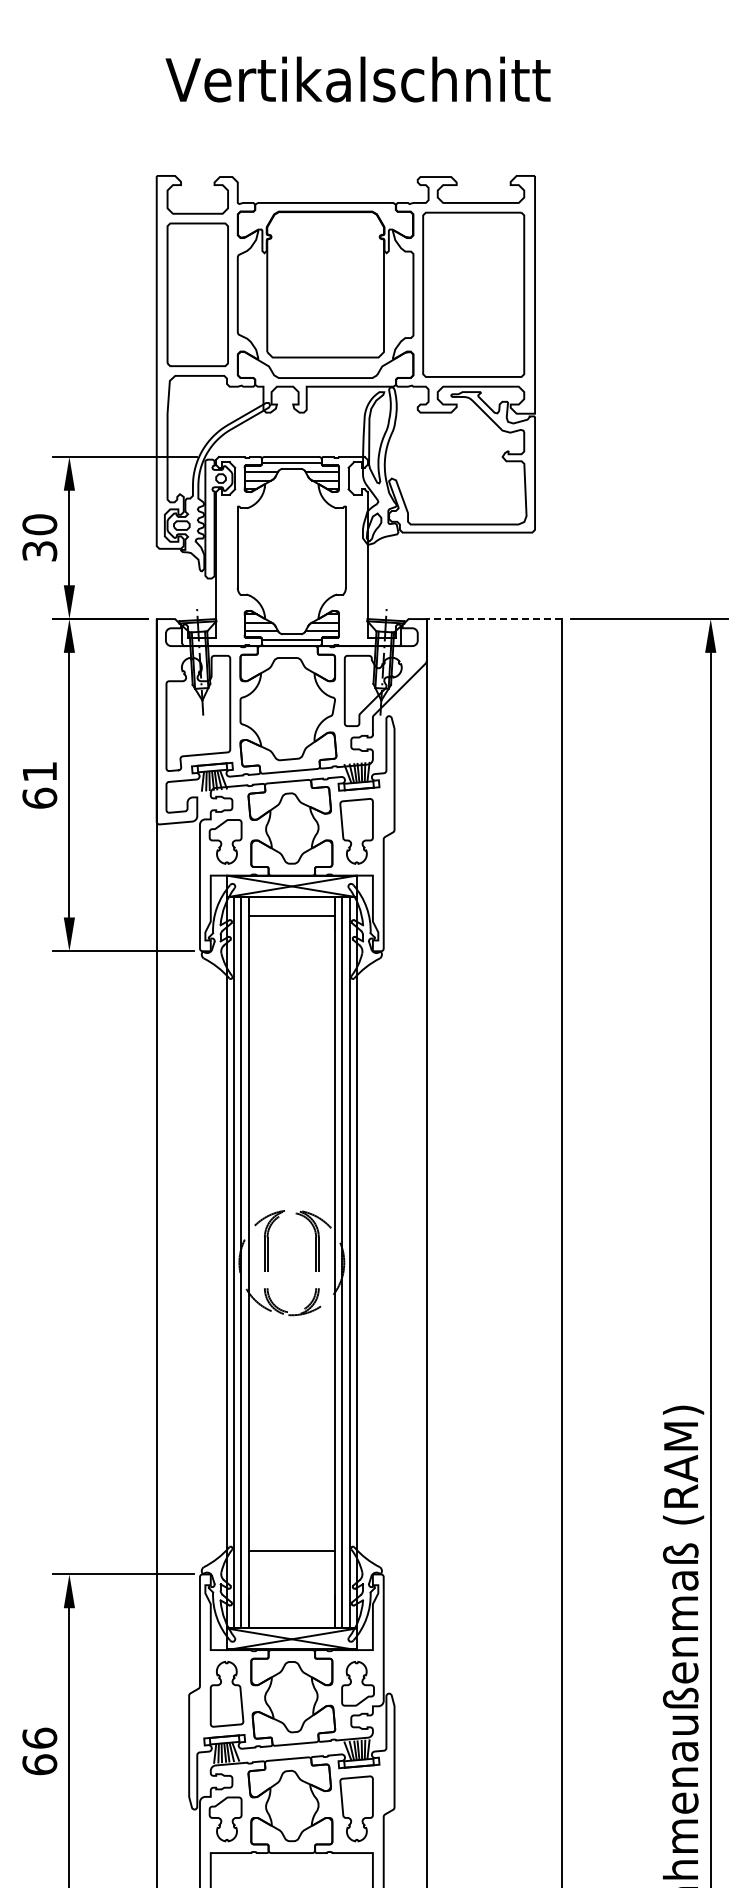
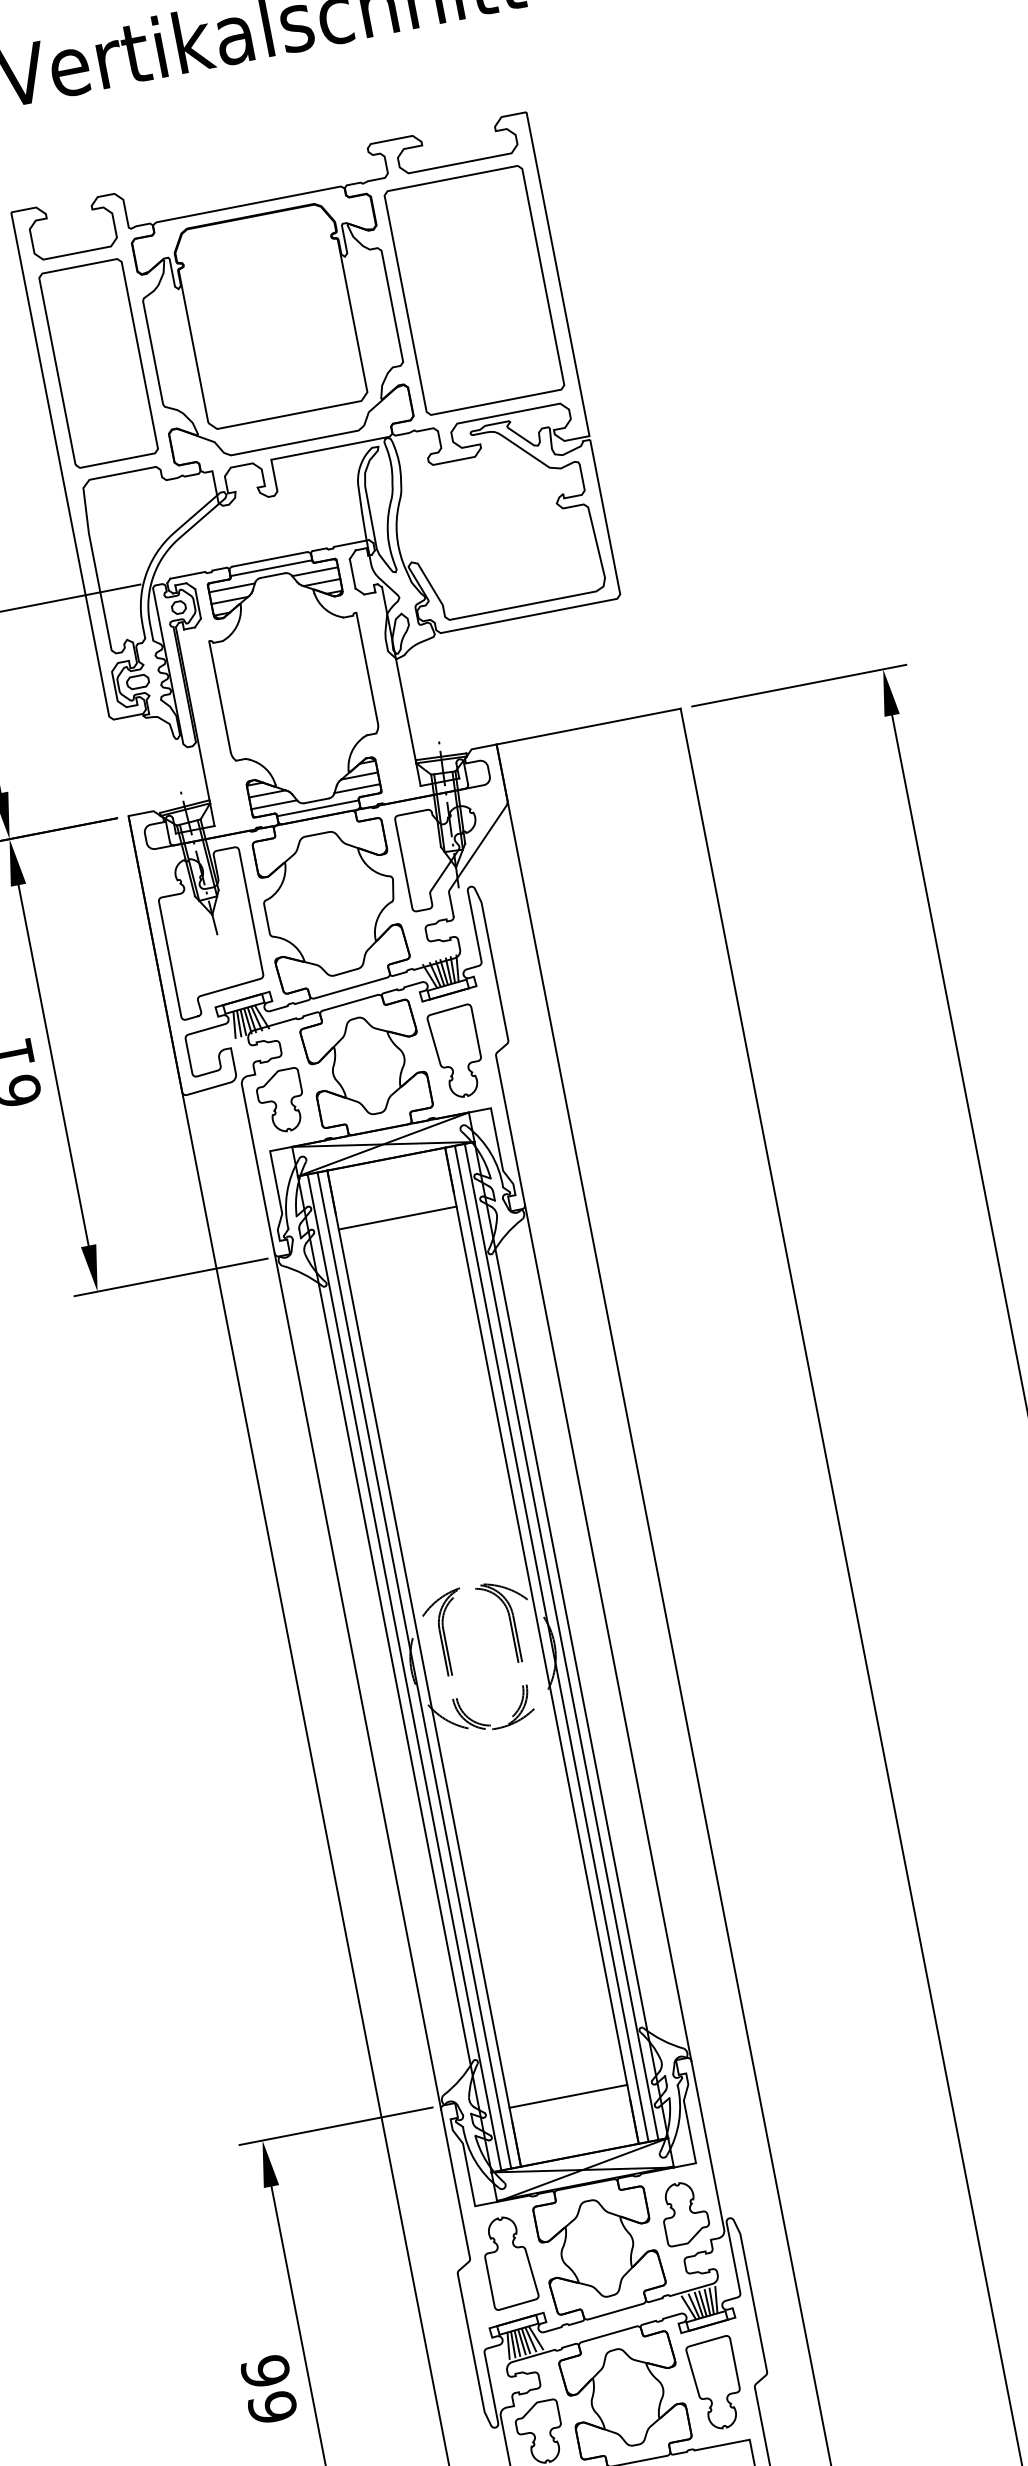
line: (494, 619) -> (588, 727), dashed -> solid
line: (291, 916) -> (397, 1218), moved
line: (199, 1262) -> (357, 1681), added
line: (383, 1262) -> (607, 1632), added
line: (291, 1551) -> (568, 2096), moved

